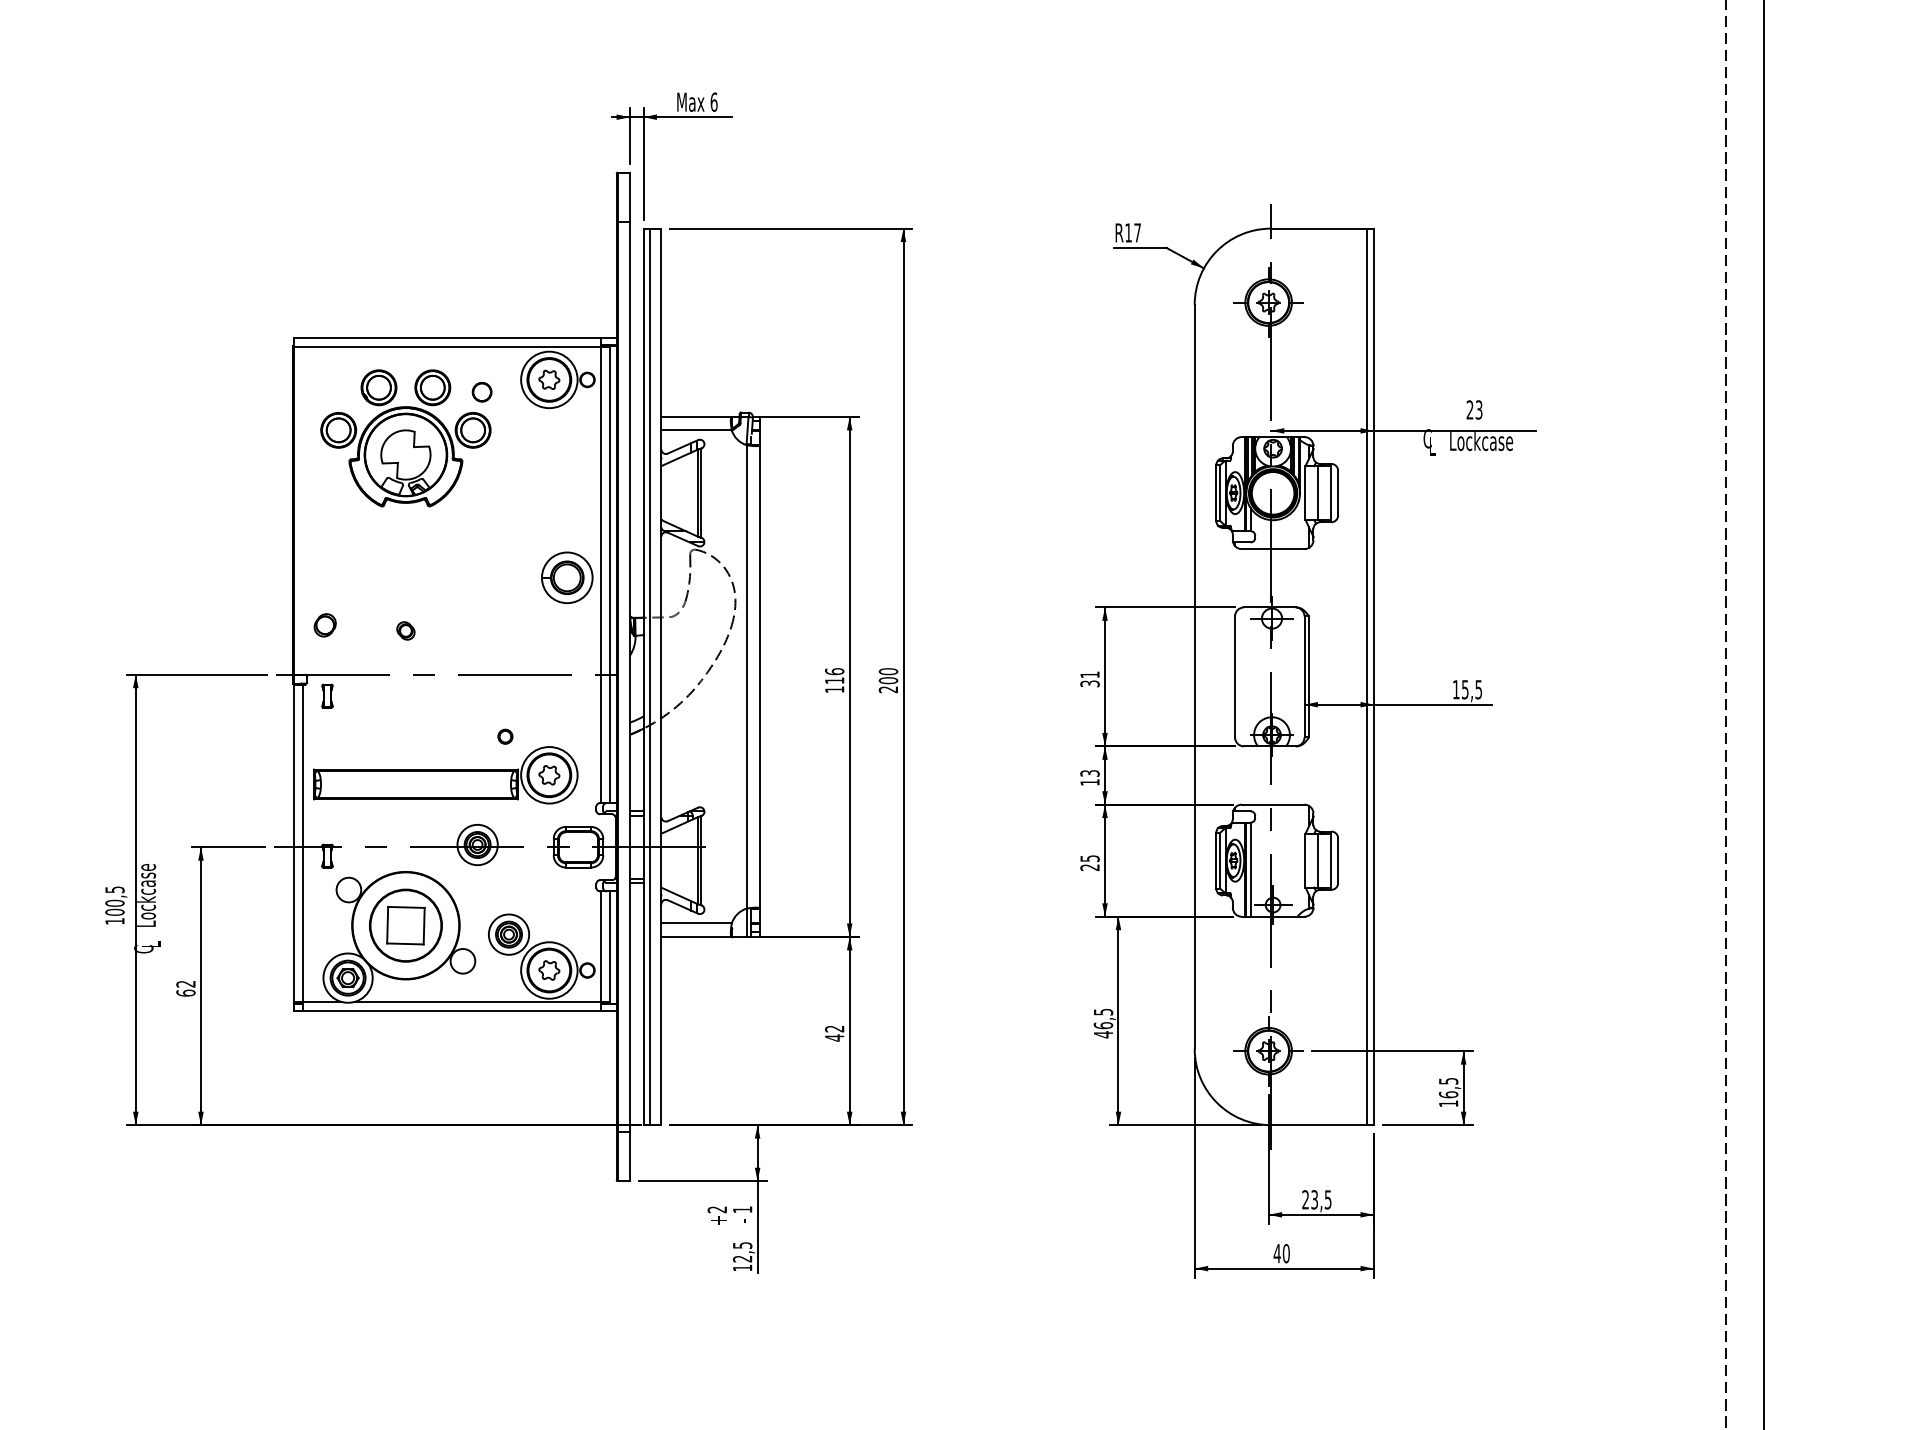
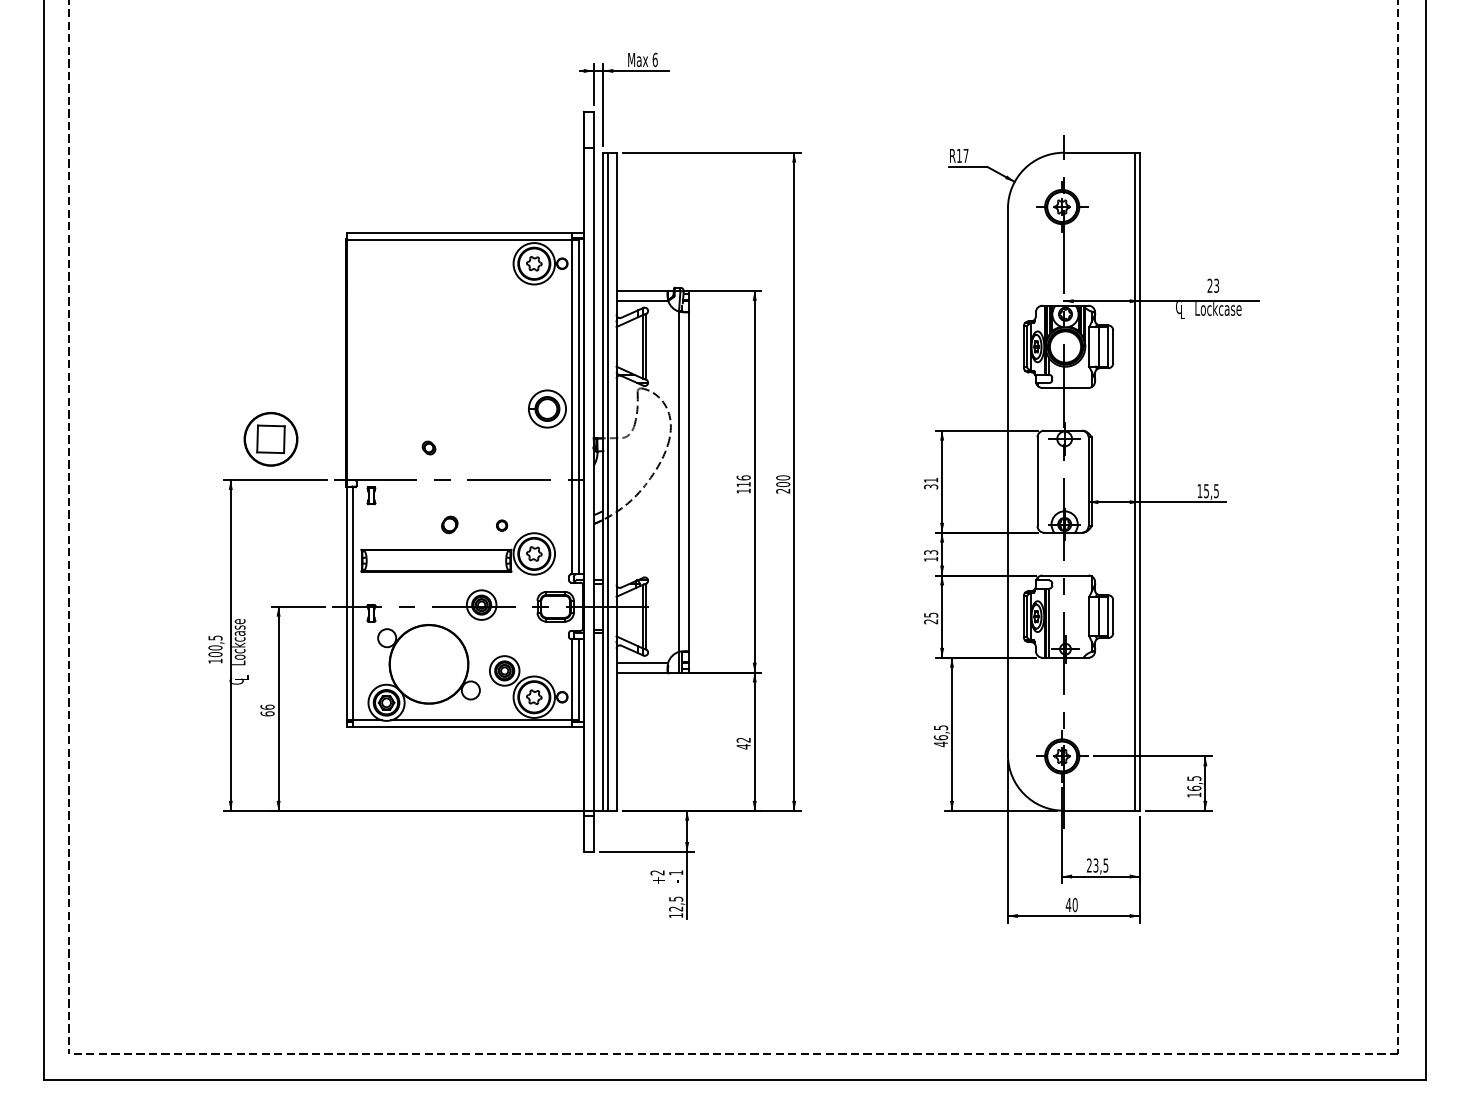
part: (406, 438) -> (429, 306), removed
part: (324, 624) -> (449, 524), moved
part: (405, 925) -> (270, 439), moved
text: (185, 983) -> (267, 706), 62 -> 66

